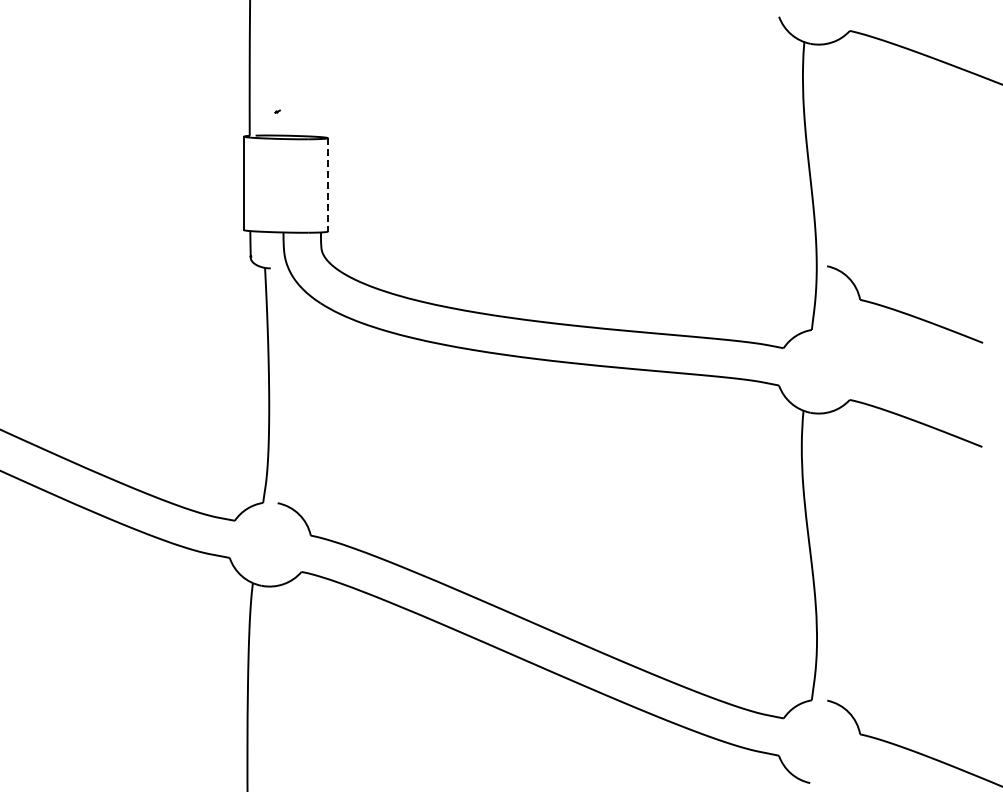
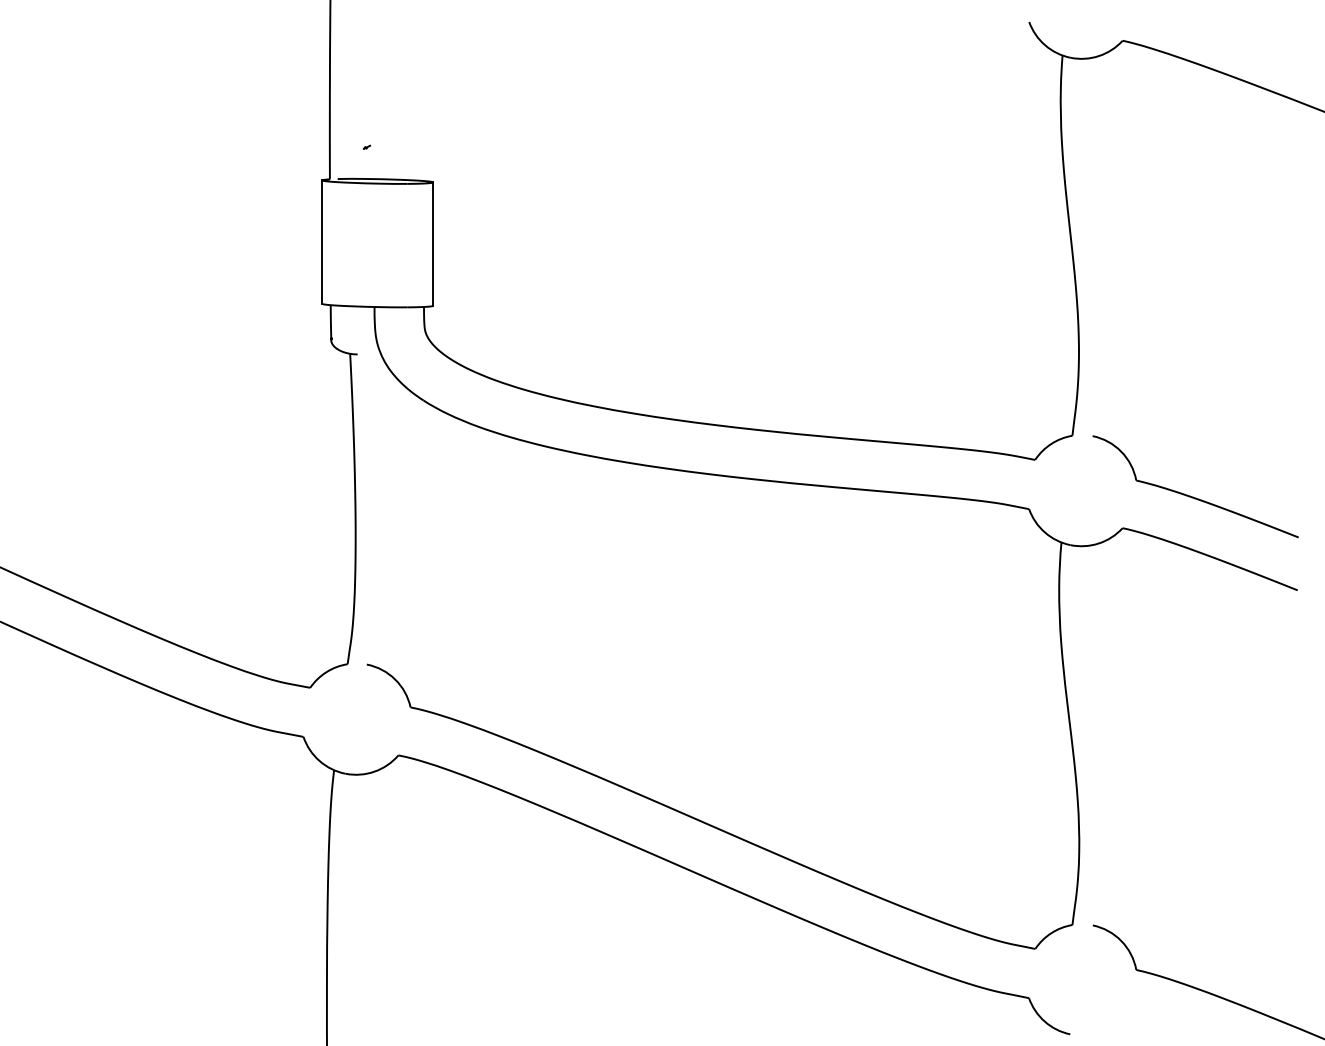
line: (327, 184) -> (432, 243), dashed -> solid
part: (902, 311) -> (1192, 495), moved

